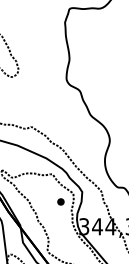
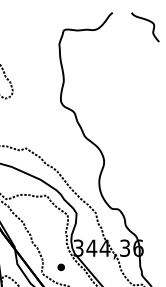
part: (60, 202) -> (60, 267), moved

